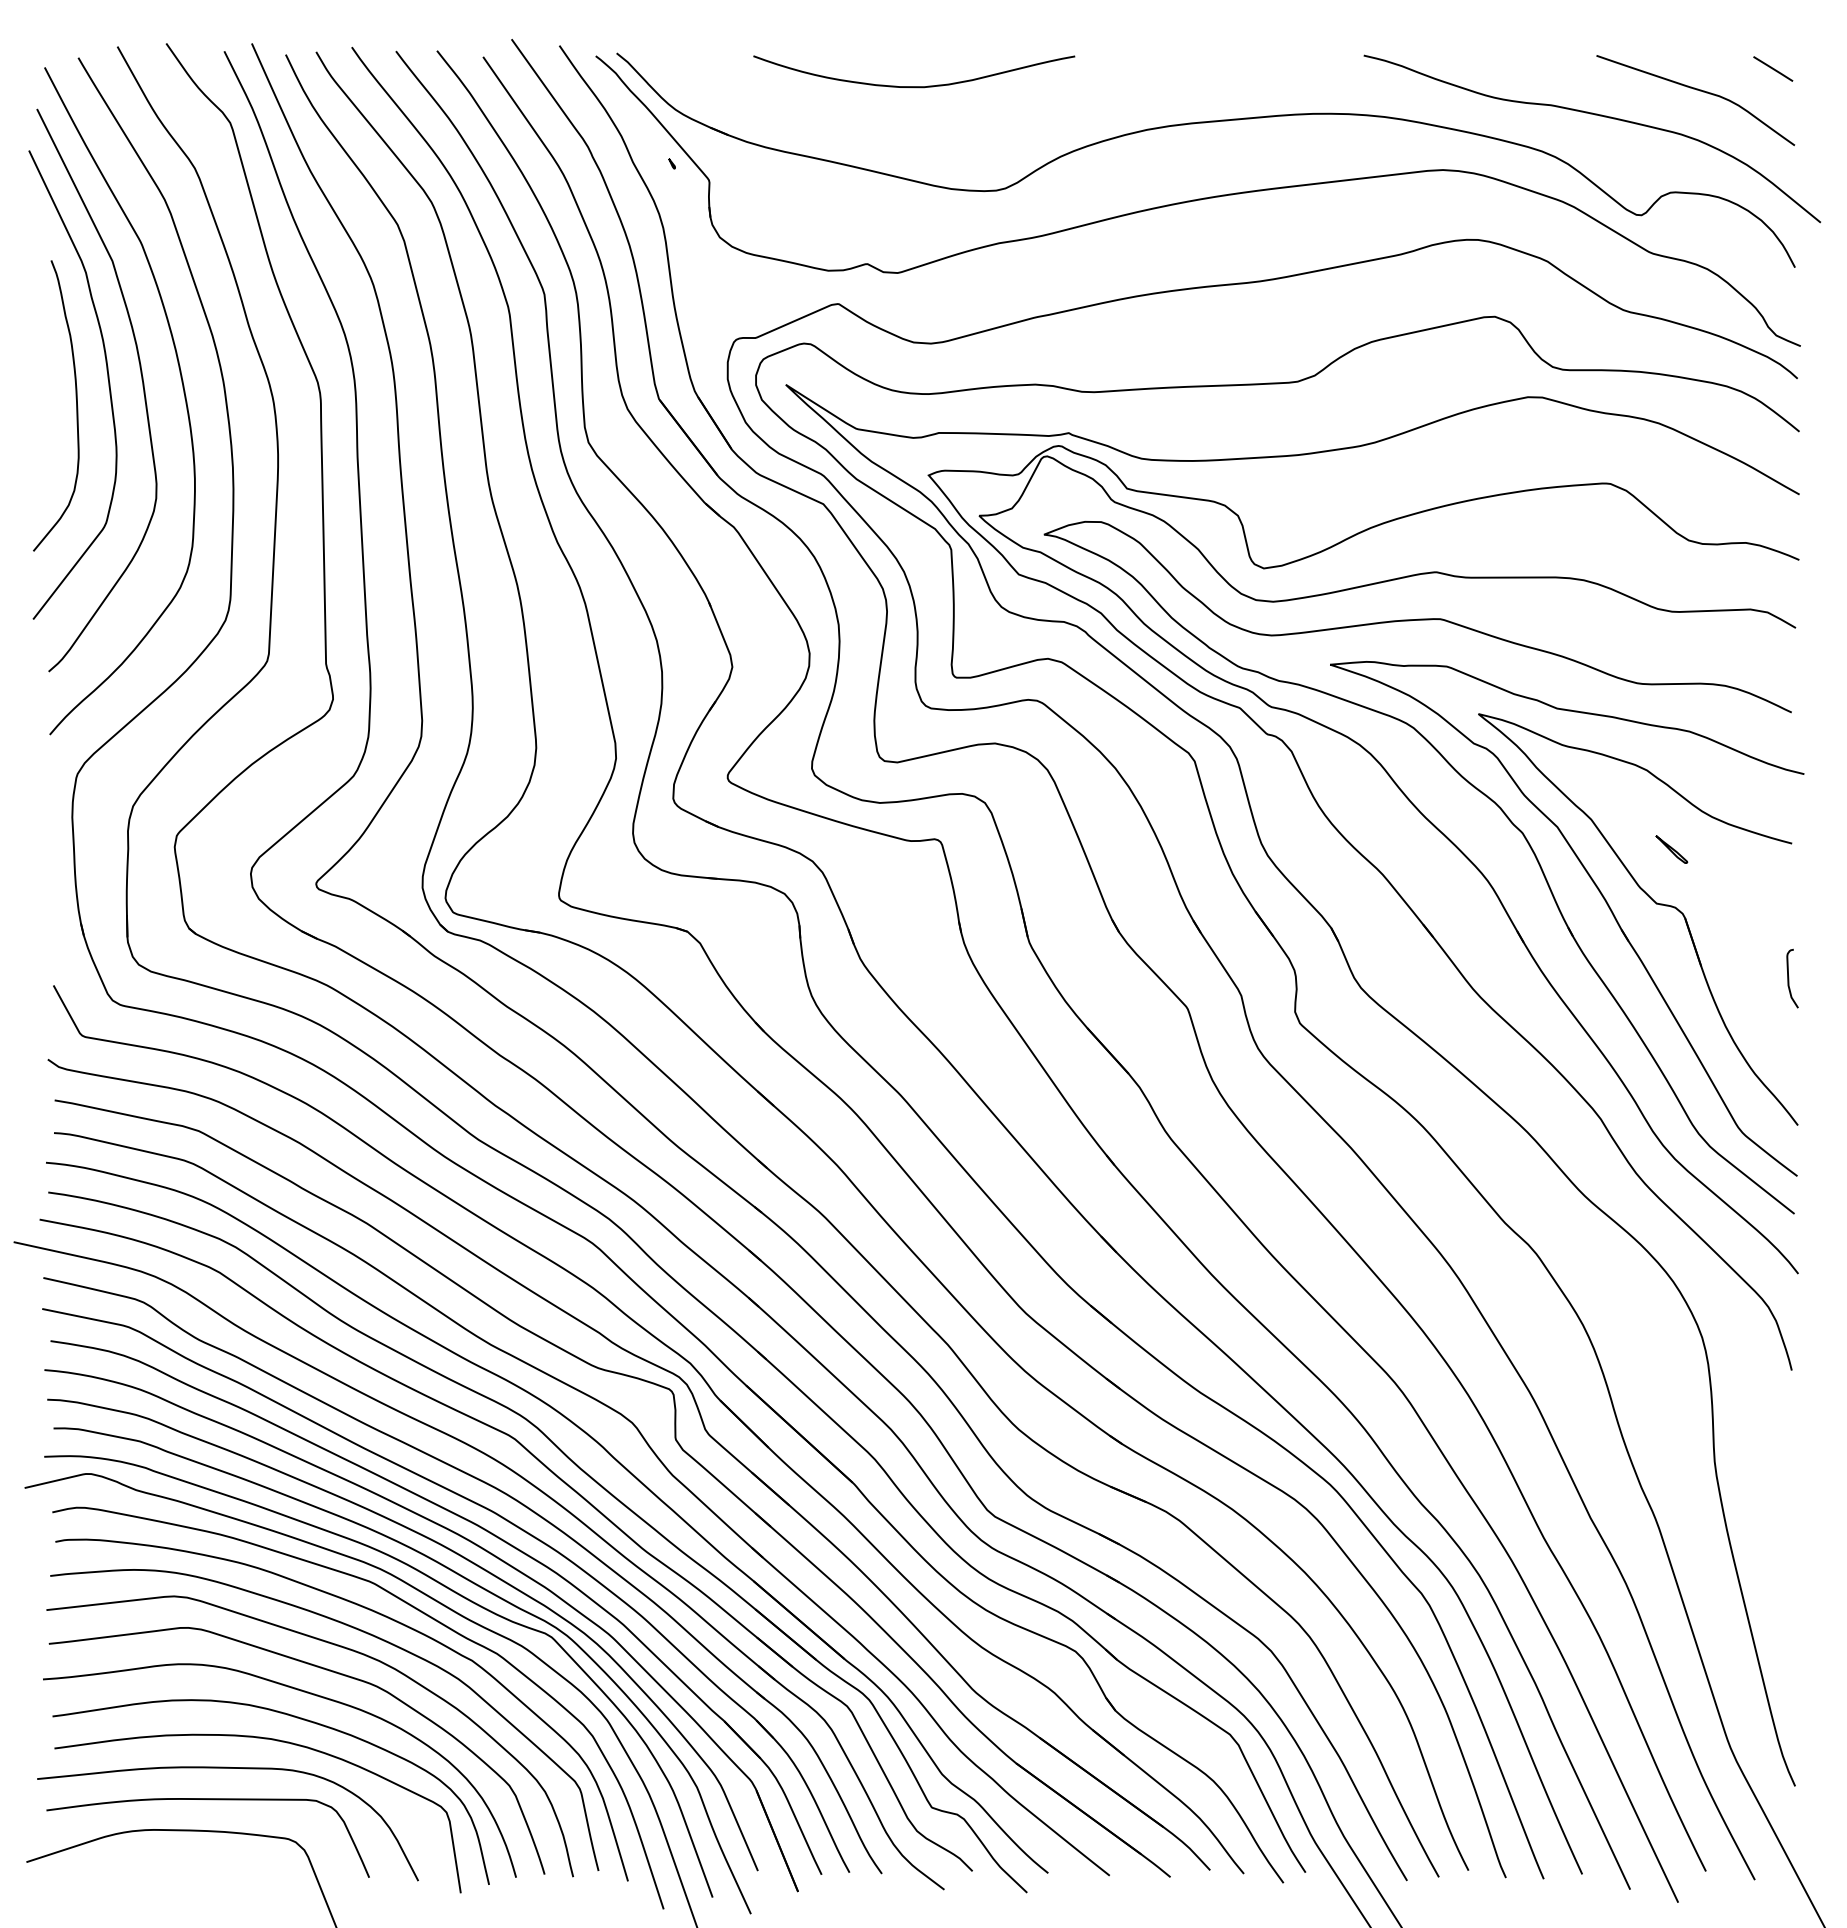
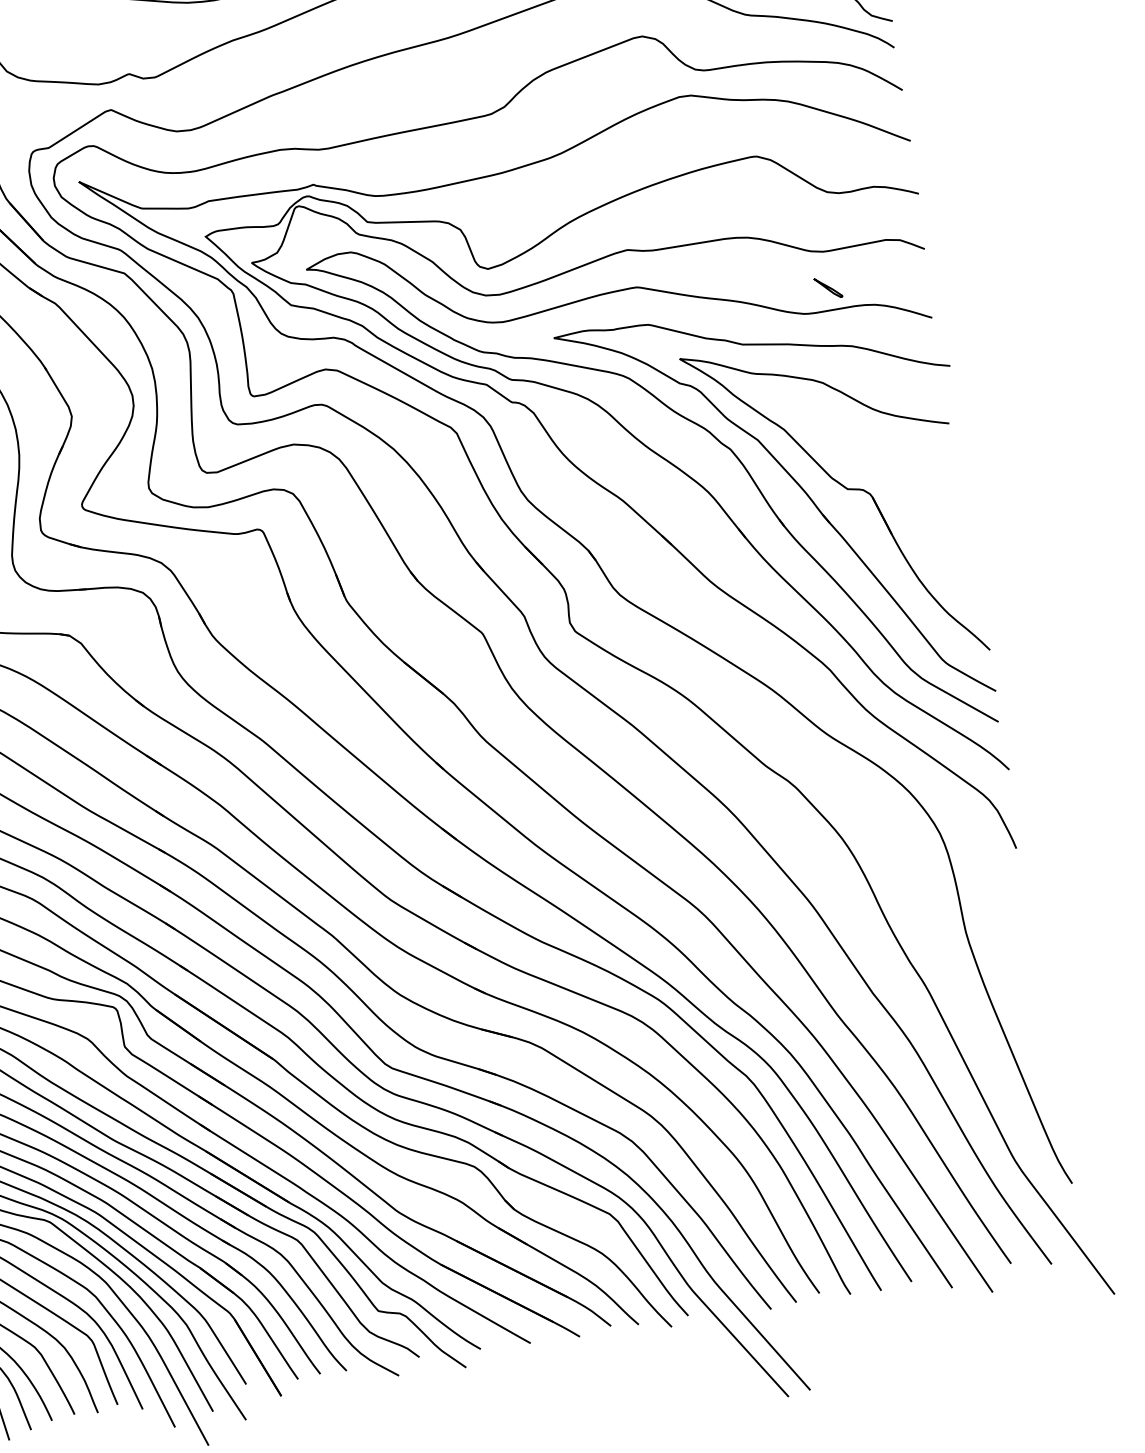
part: (1671, 849) -> (828, 287), moved
curve: (1789, 978) -> (964, 532), removed

